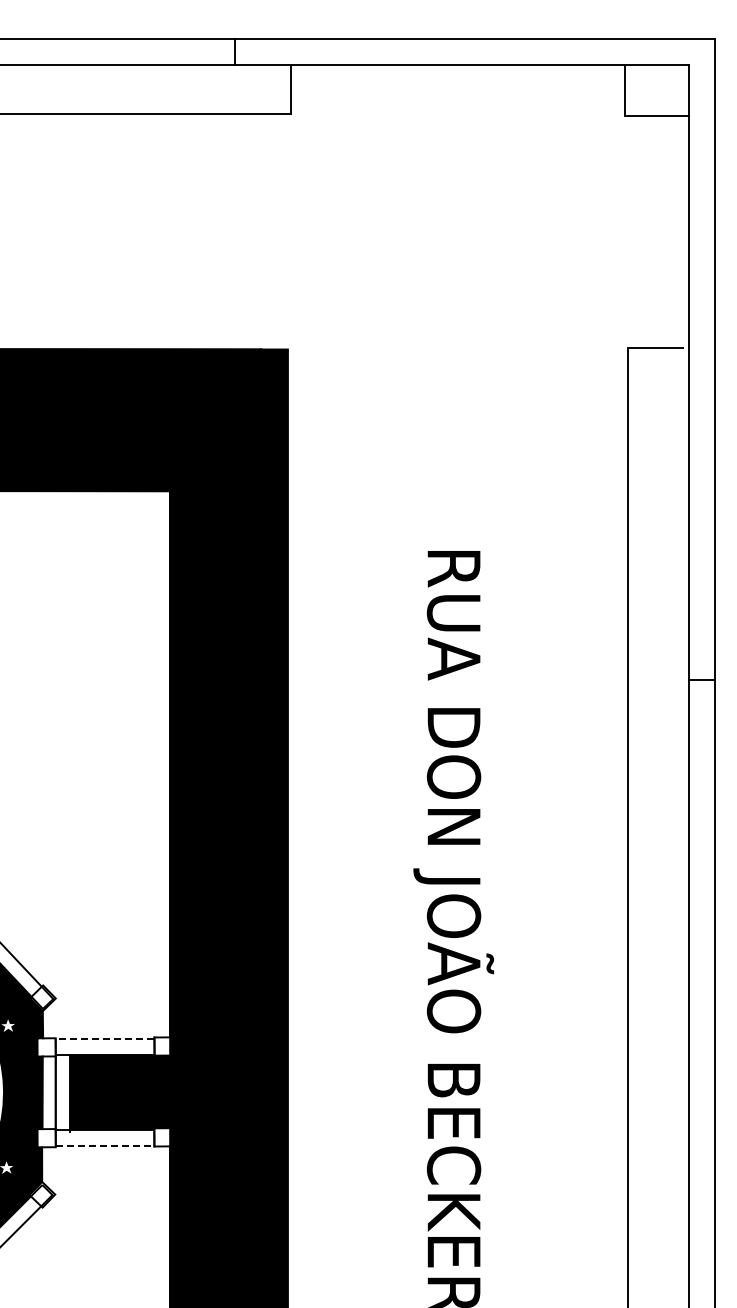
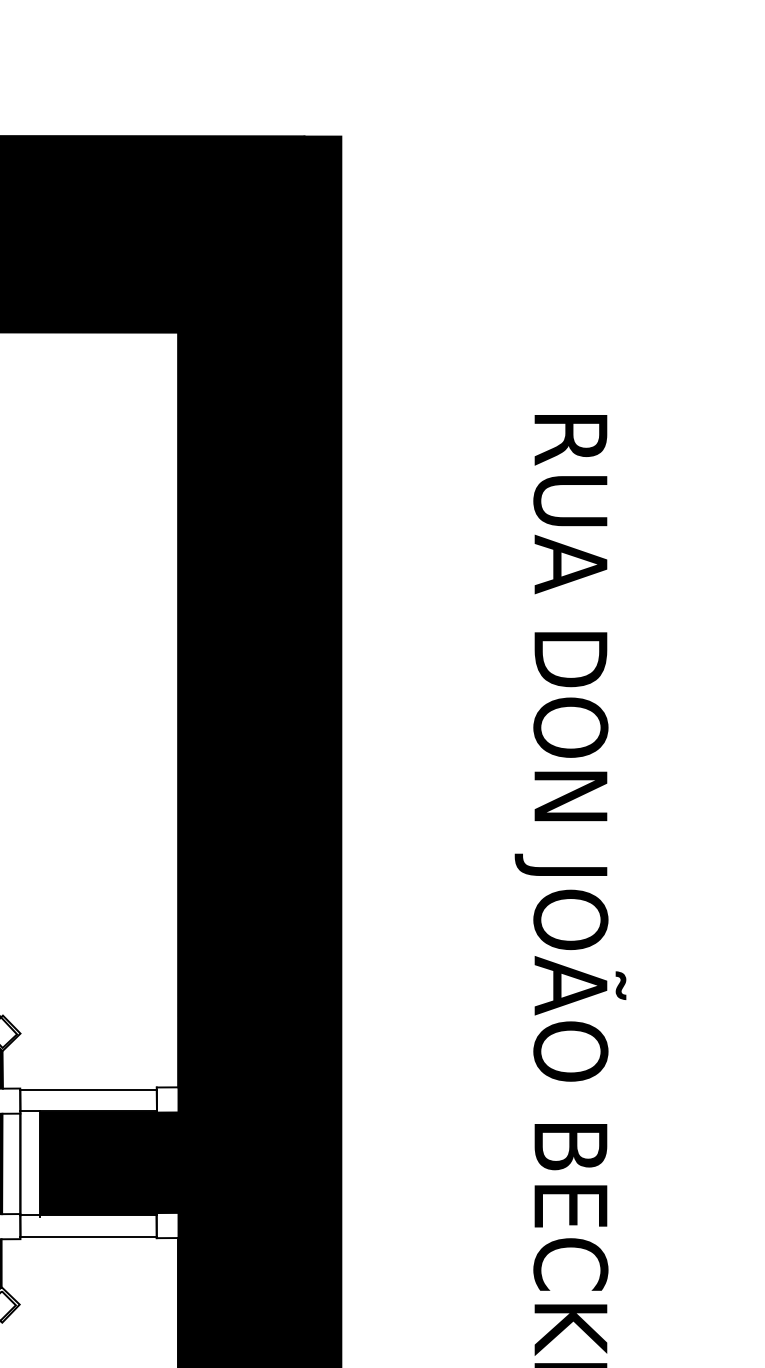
line: (104, 1039) -> (87, 1090), dashed -> solid
line: (105, 1145) -> (89, 1236), dashed -> solid

